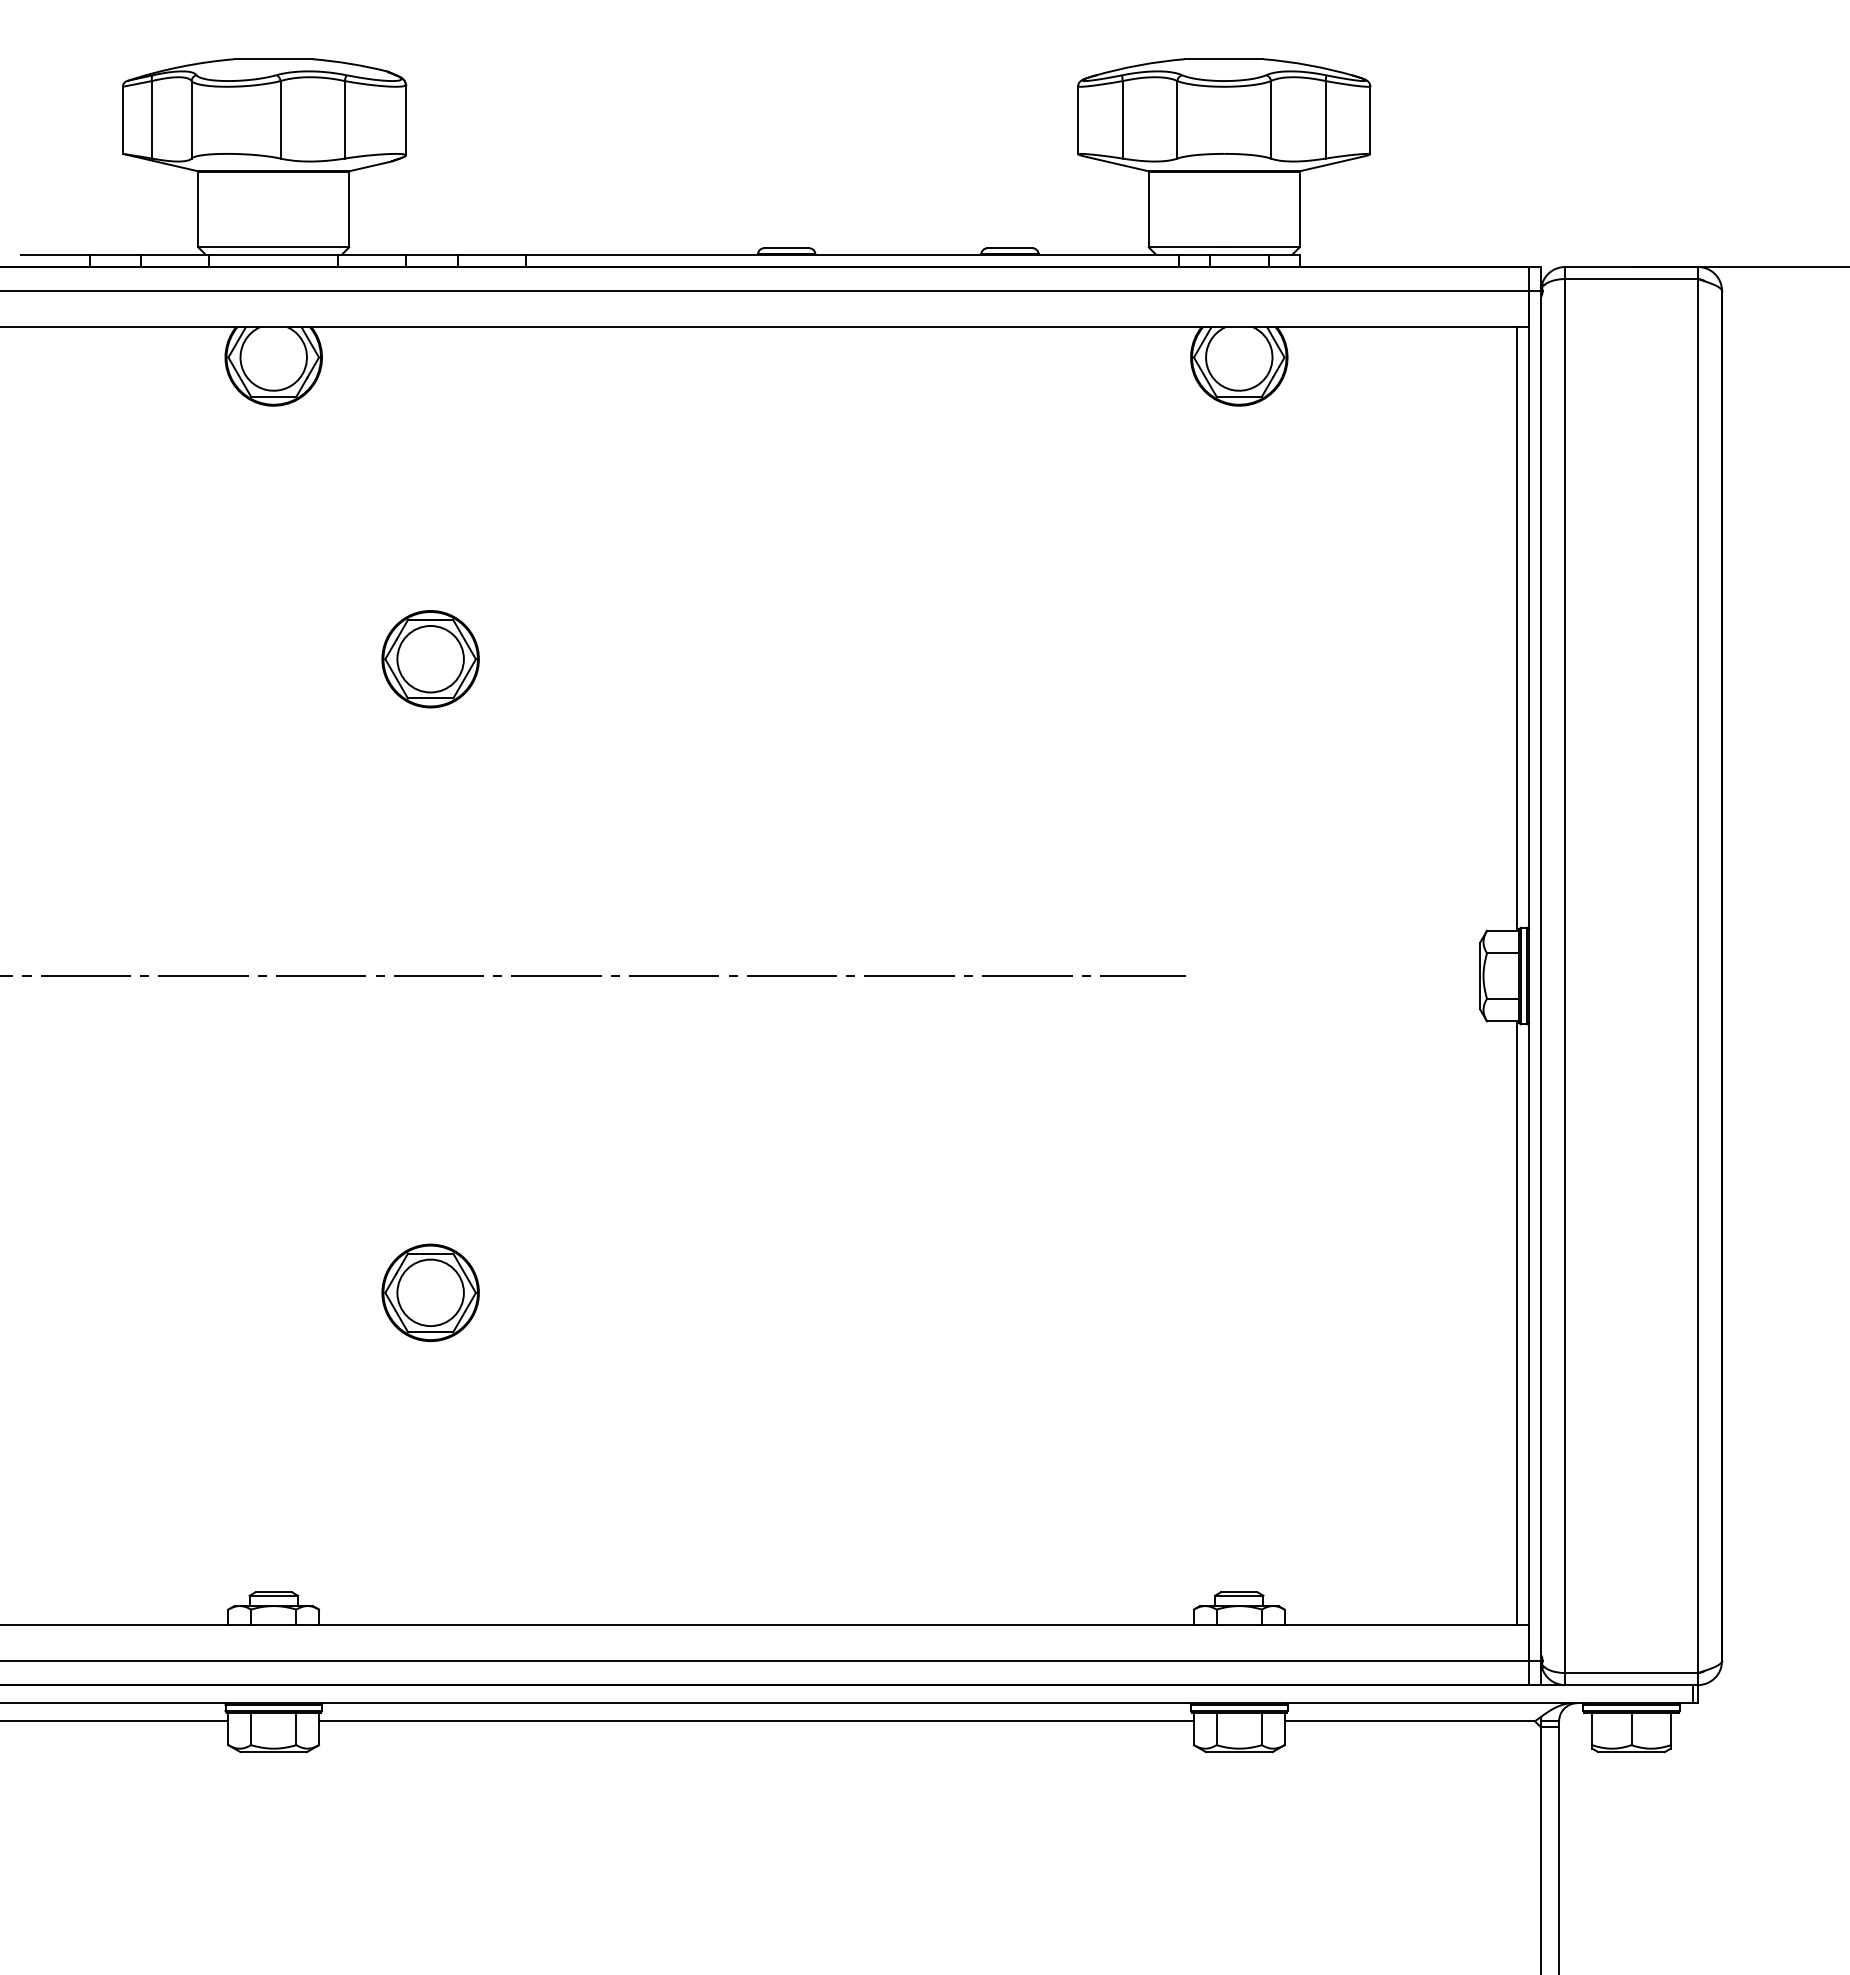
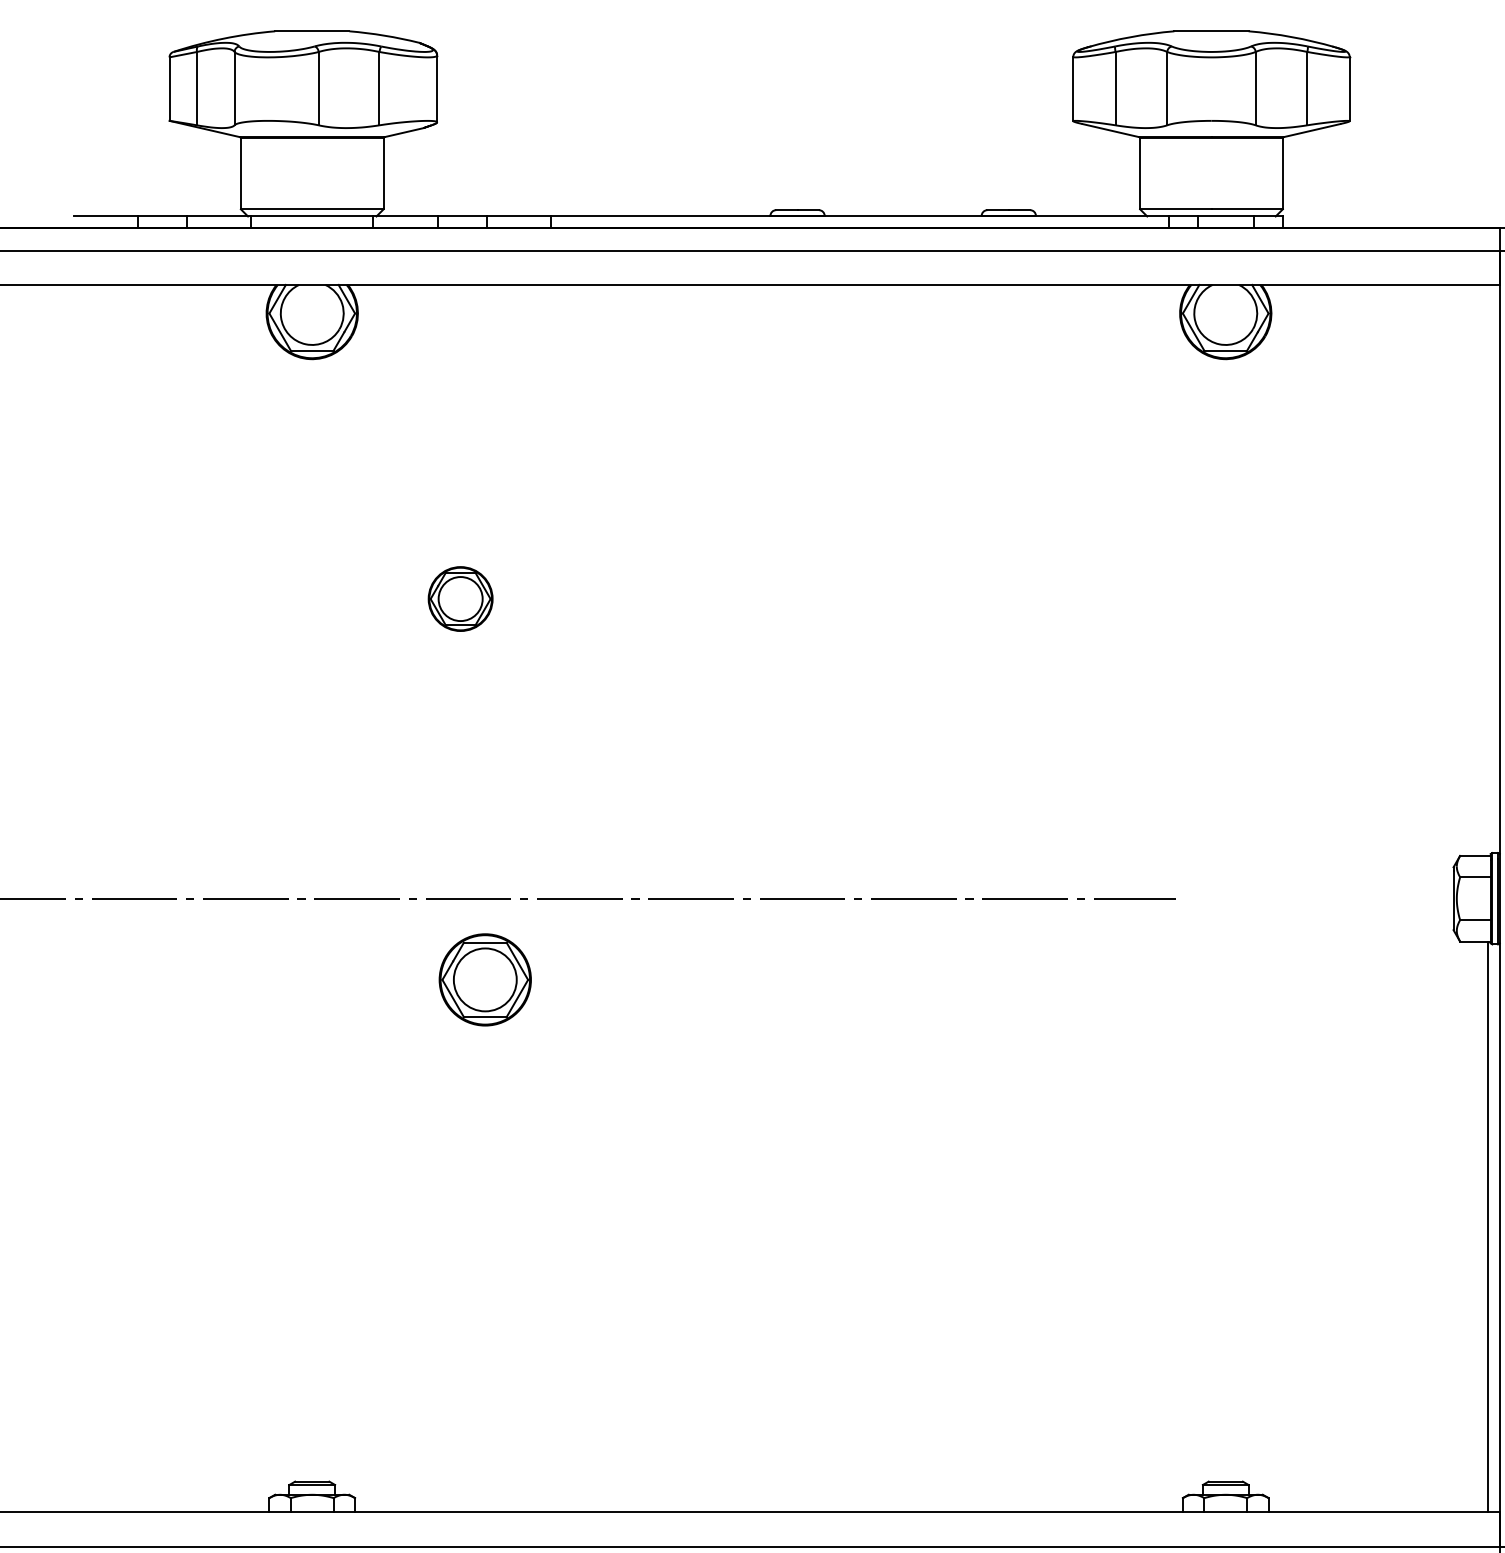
line: (1516, 628) -> (1488, 569), removed
part: (430, 659) -> (460, 599), size x0.7
part: (430, 1292) -> (485, 979), moved

